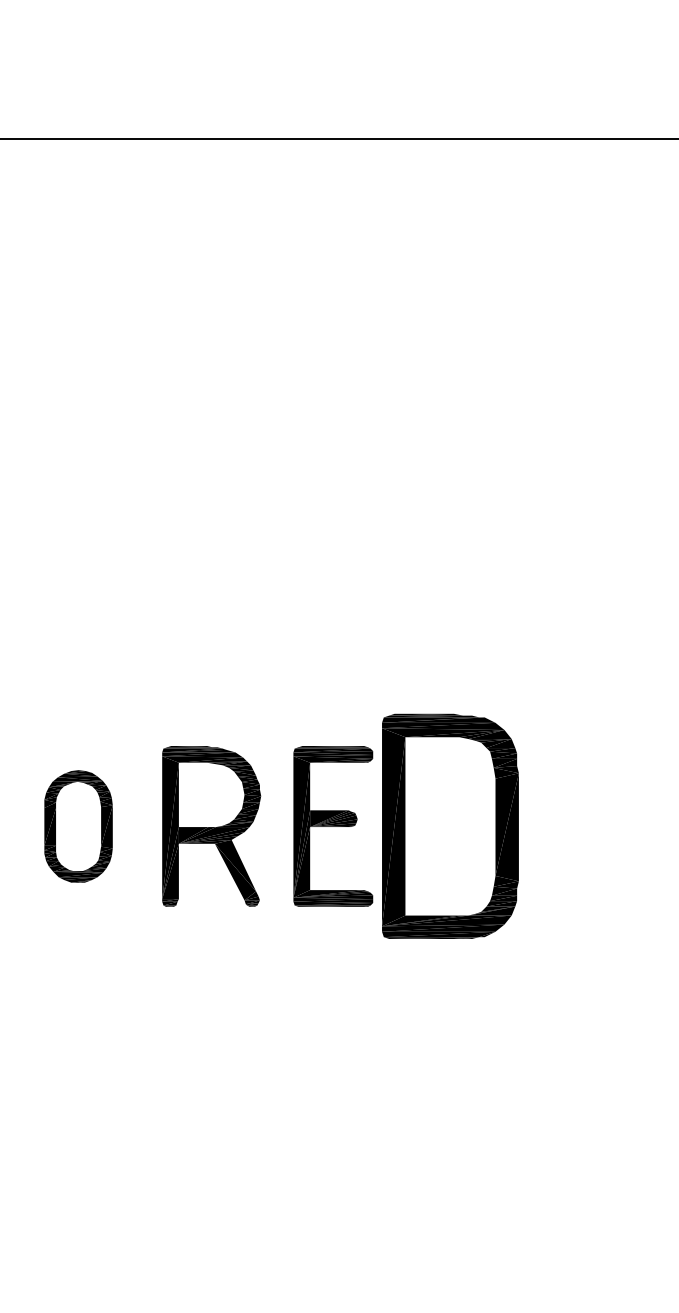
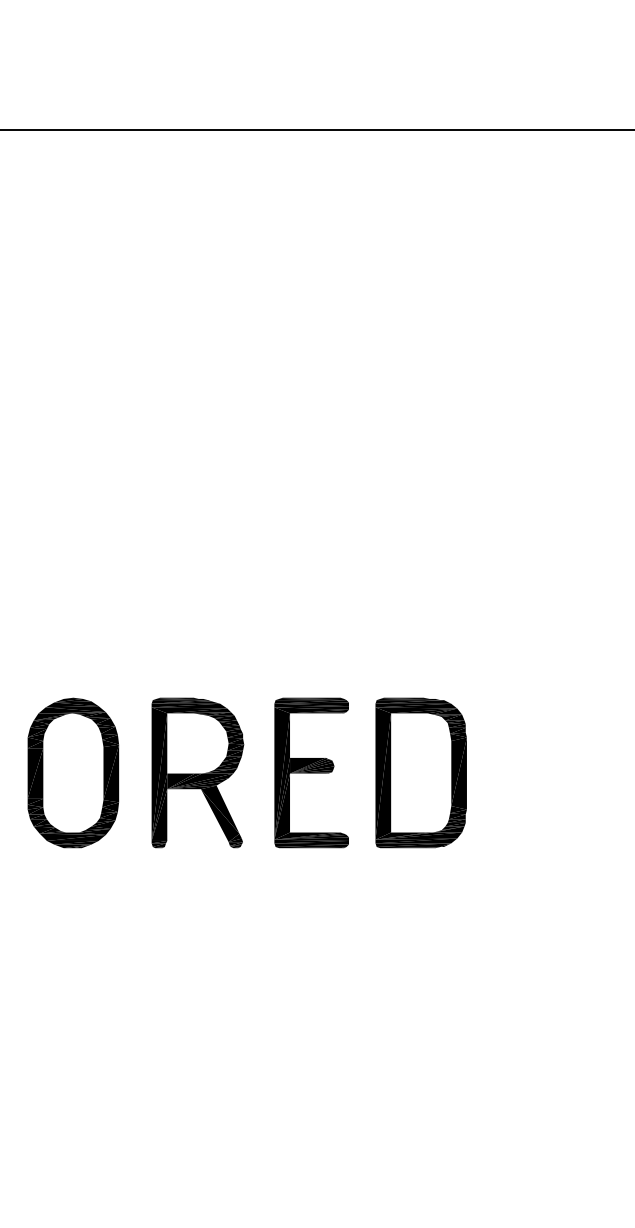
part: (78, 825) -> (73, 772), size x1.43
part: (449, 825) -> (420, 772), size x0.71

